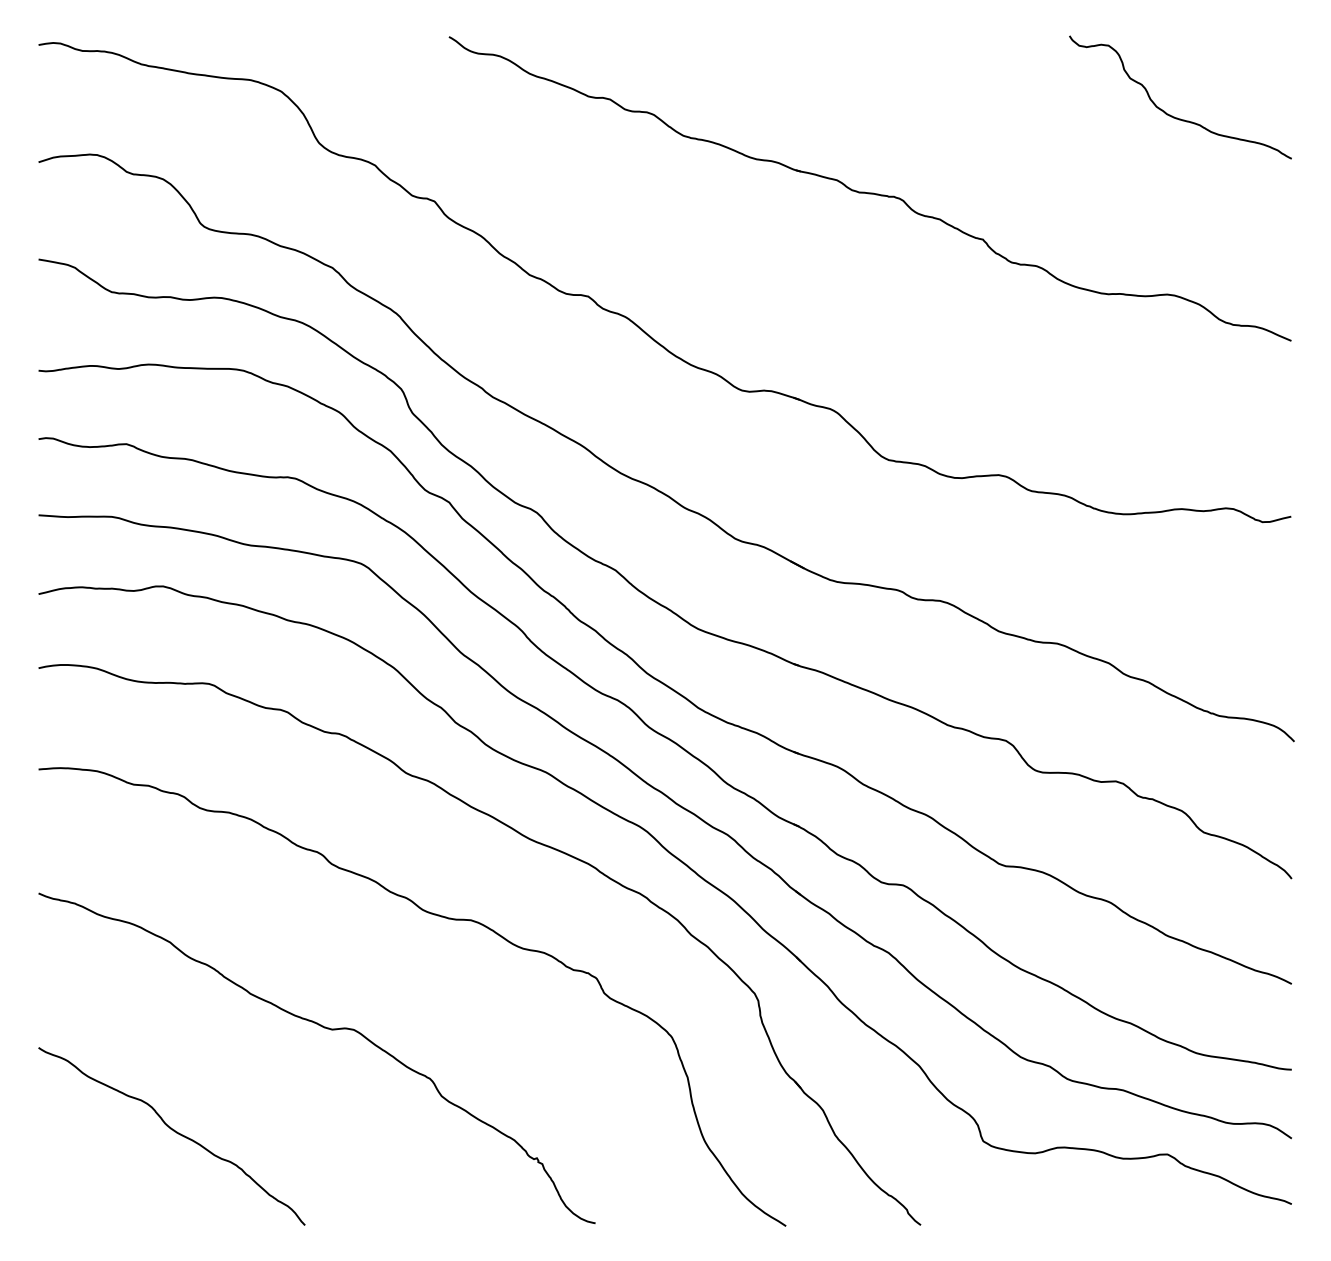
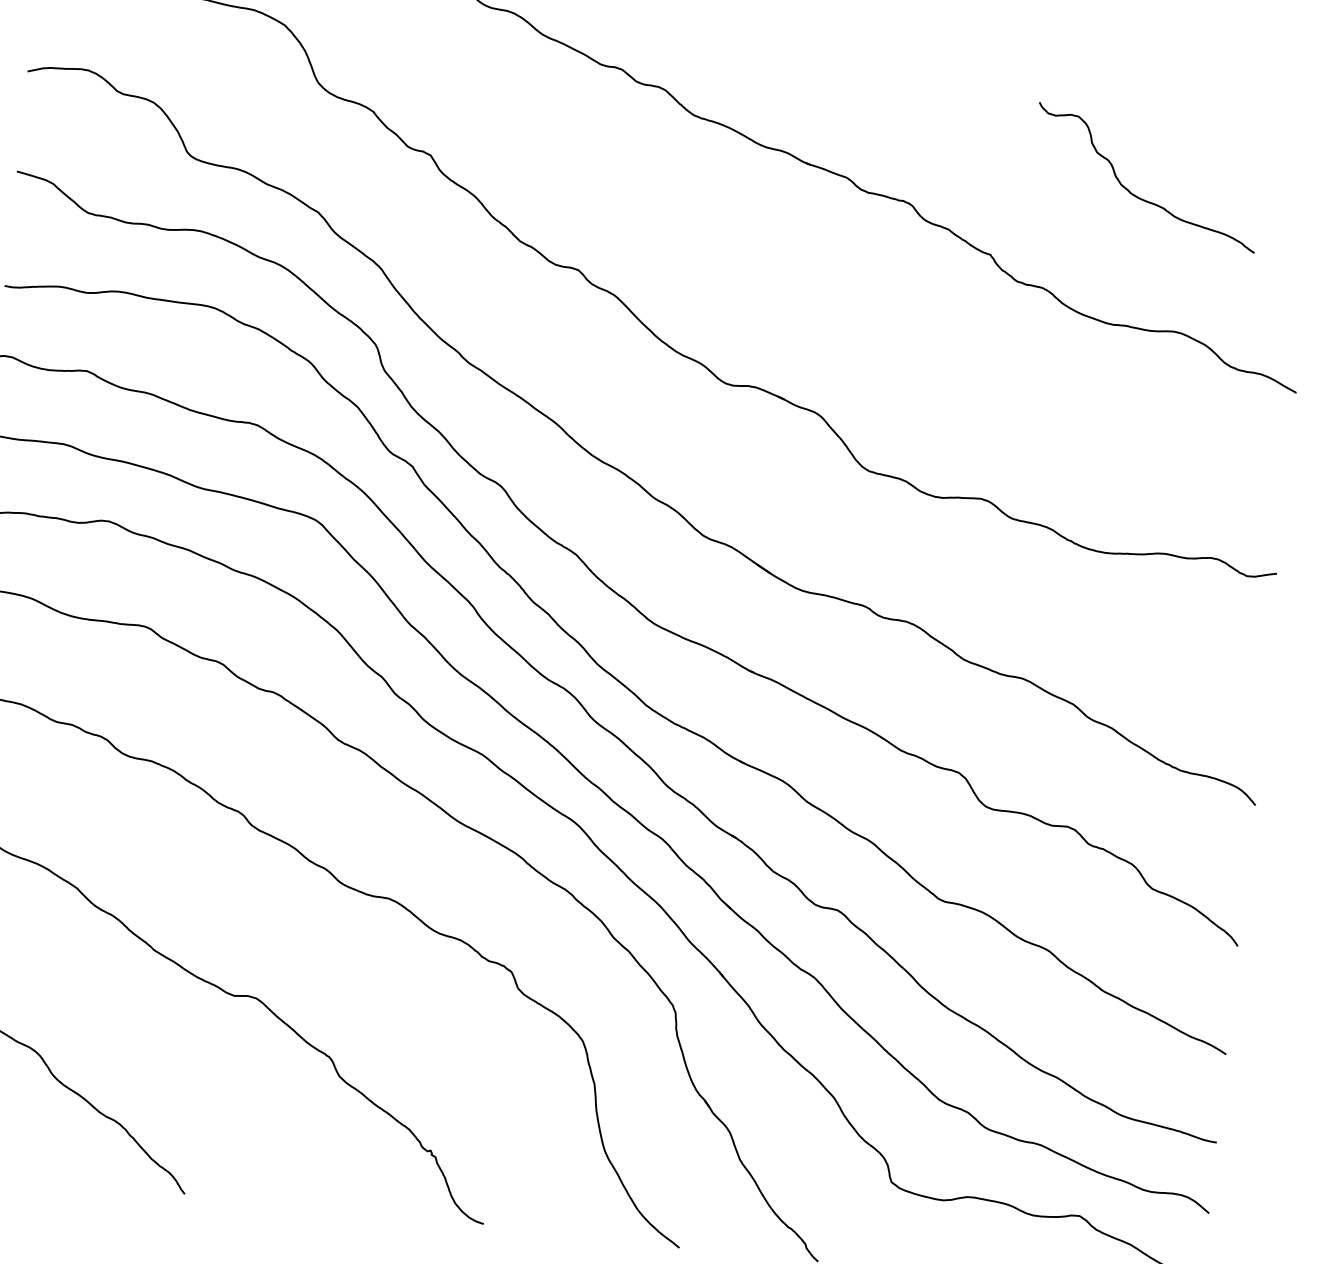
curve: (1172, 115) -> (1136, 195), moved

